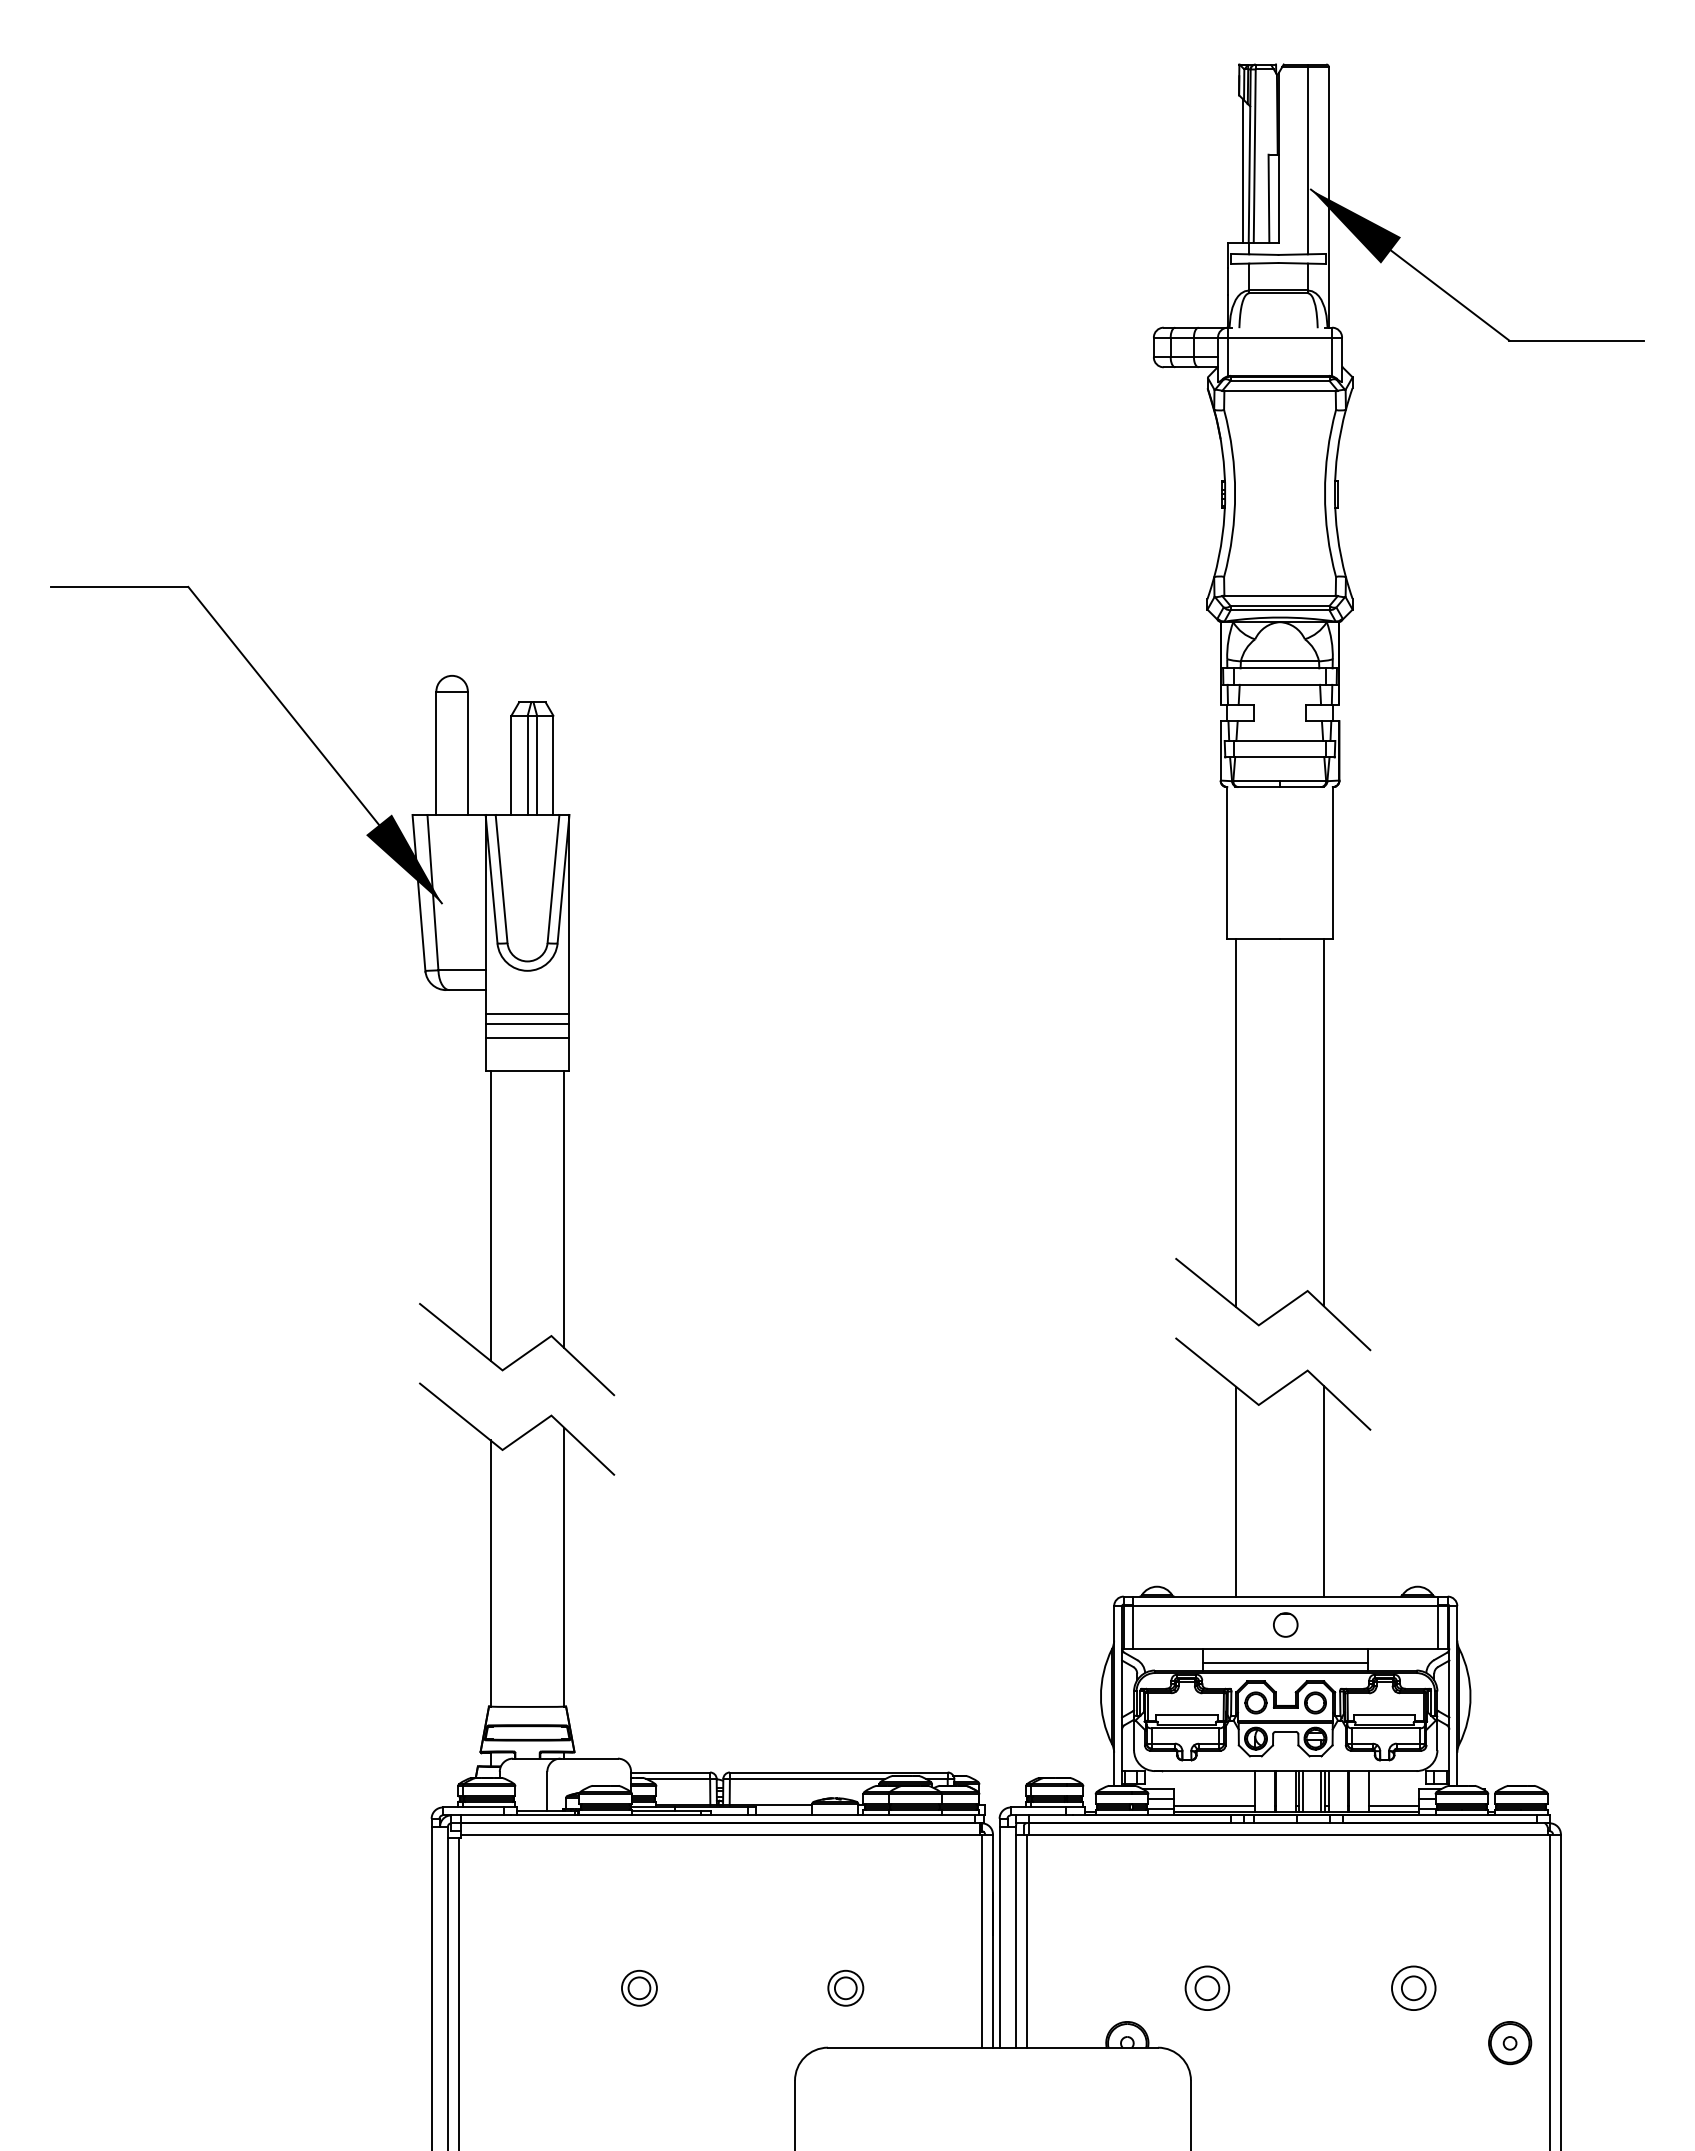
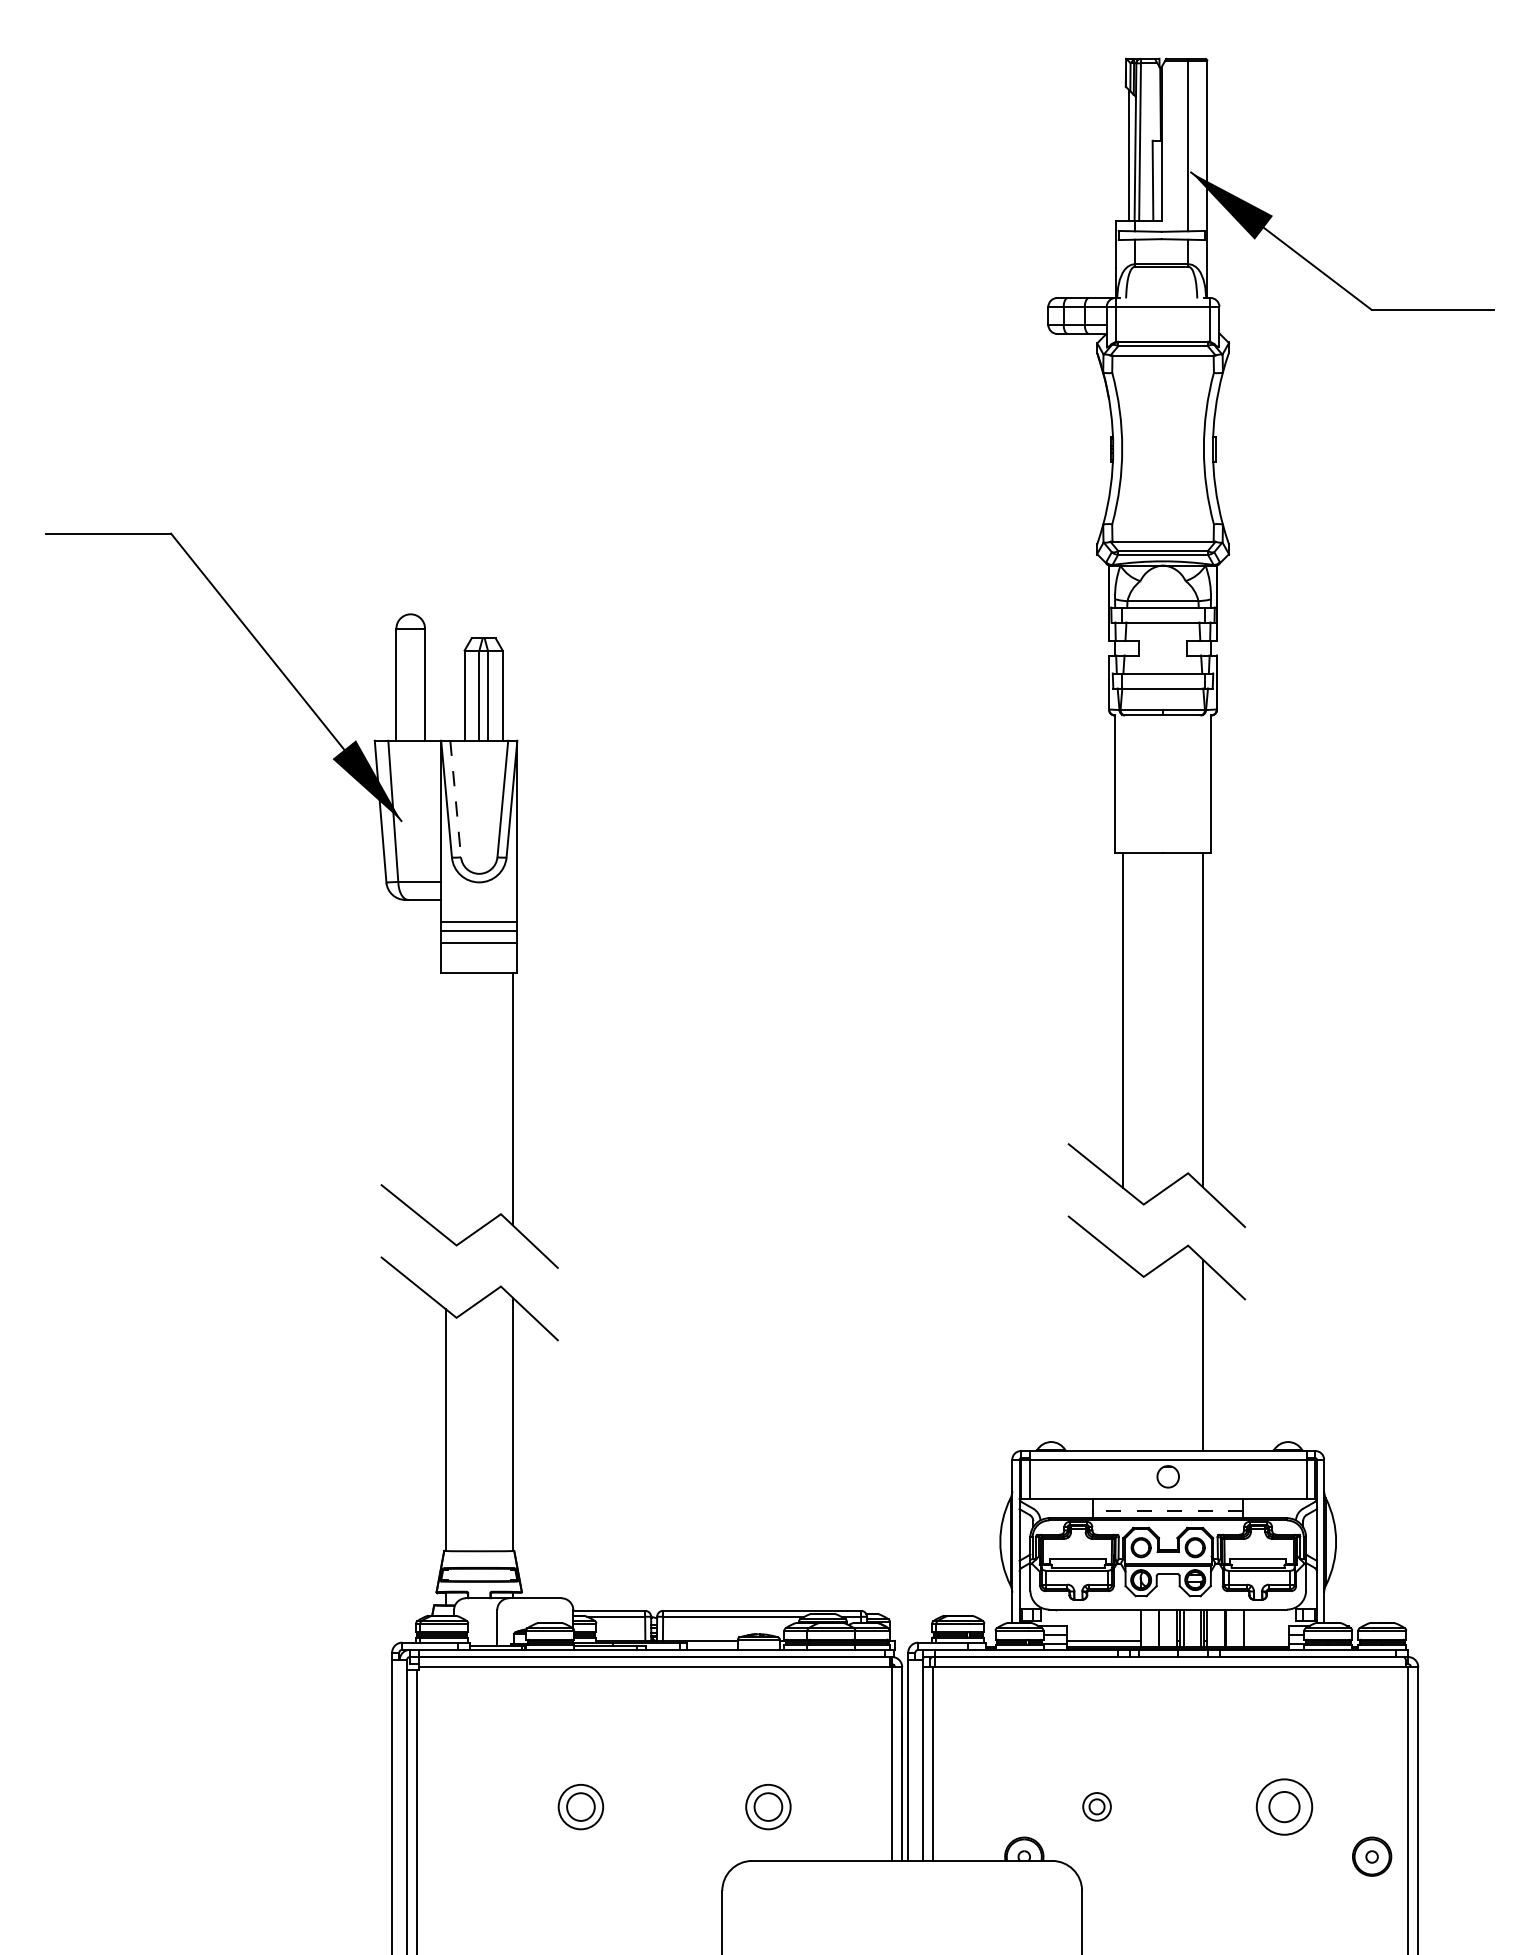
line: (501, 879) -> (455, 799), solid -> dashed
line: (490, 1215) -> (445, 1104), removed
line: (1236, 1491) -> (1123, 1355), removed
line: (1285, 1662) -> (1168, 1510), solid -> dashed
line: (1393, 1805) -> (1266, 1640), removed
part: (639, 1987) -> (580, 1806), size x1.4
part: (845, 1987) -> (768, 1806), size x1.4
part: (1207, 1987) -> (1097, 1806), size x0.7
part: (1413, 1987) -> (1284, 1806), size x1.4

